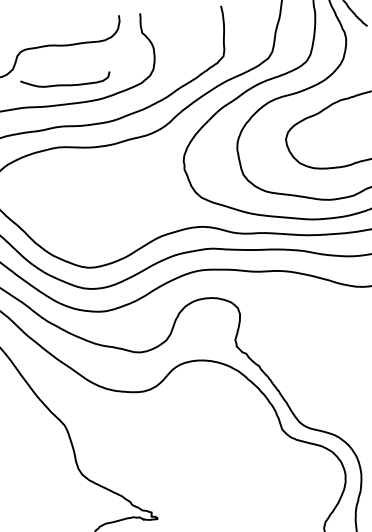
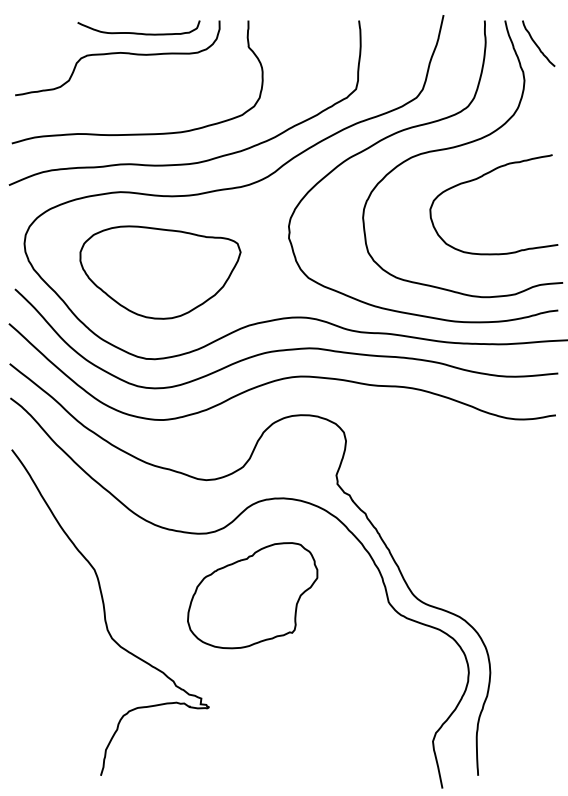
curve: (65, 84) -> (138, 32), moved
part: (92, 203) -> (160, 272), added
part: (182, 433) -> (252, 595), added

